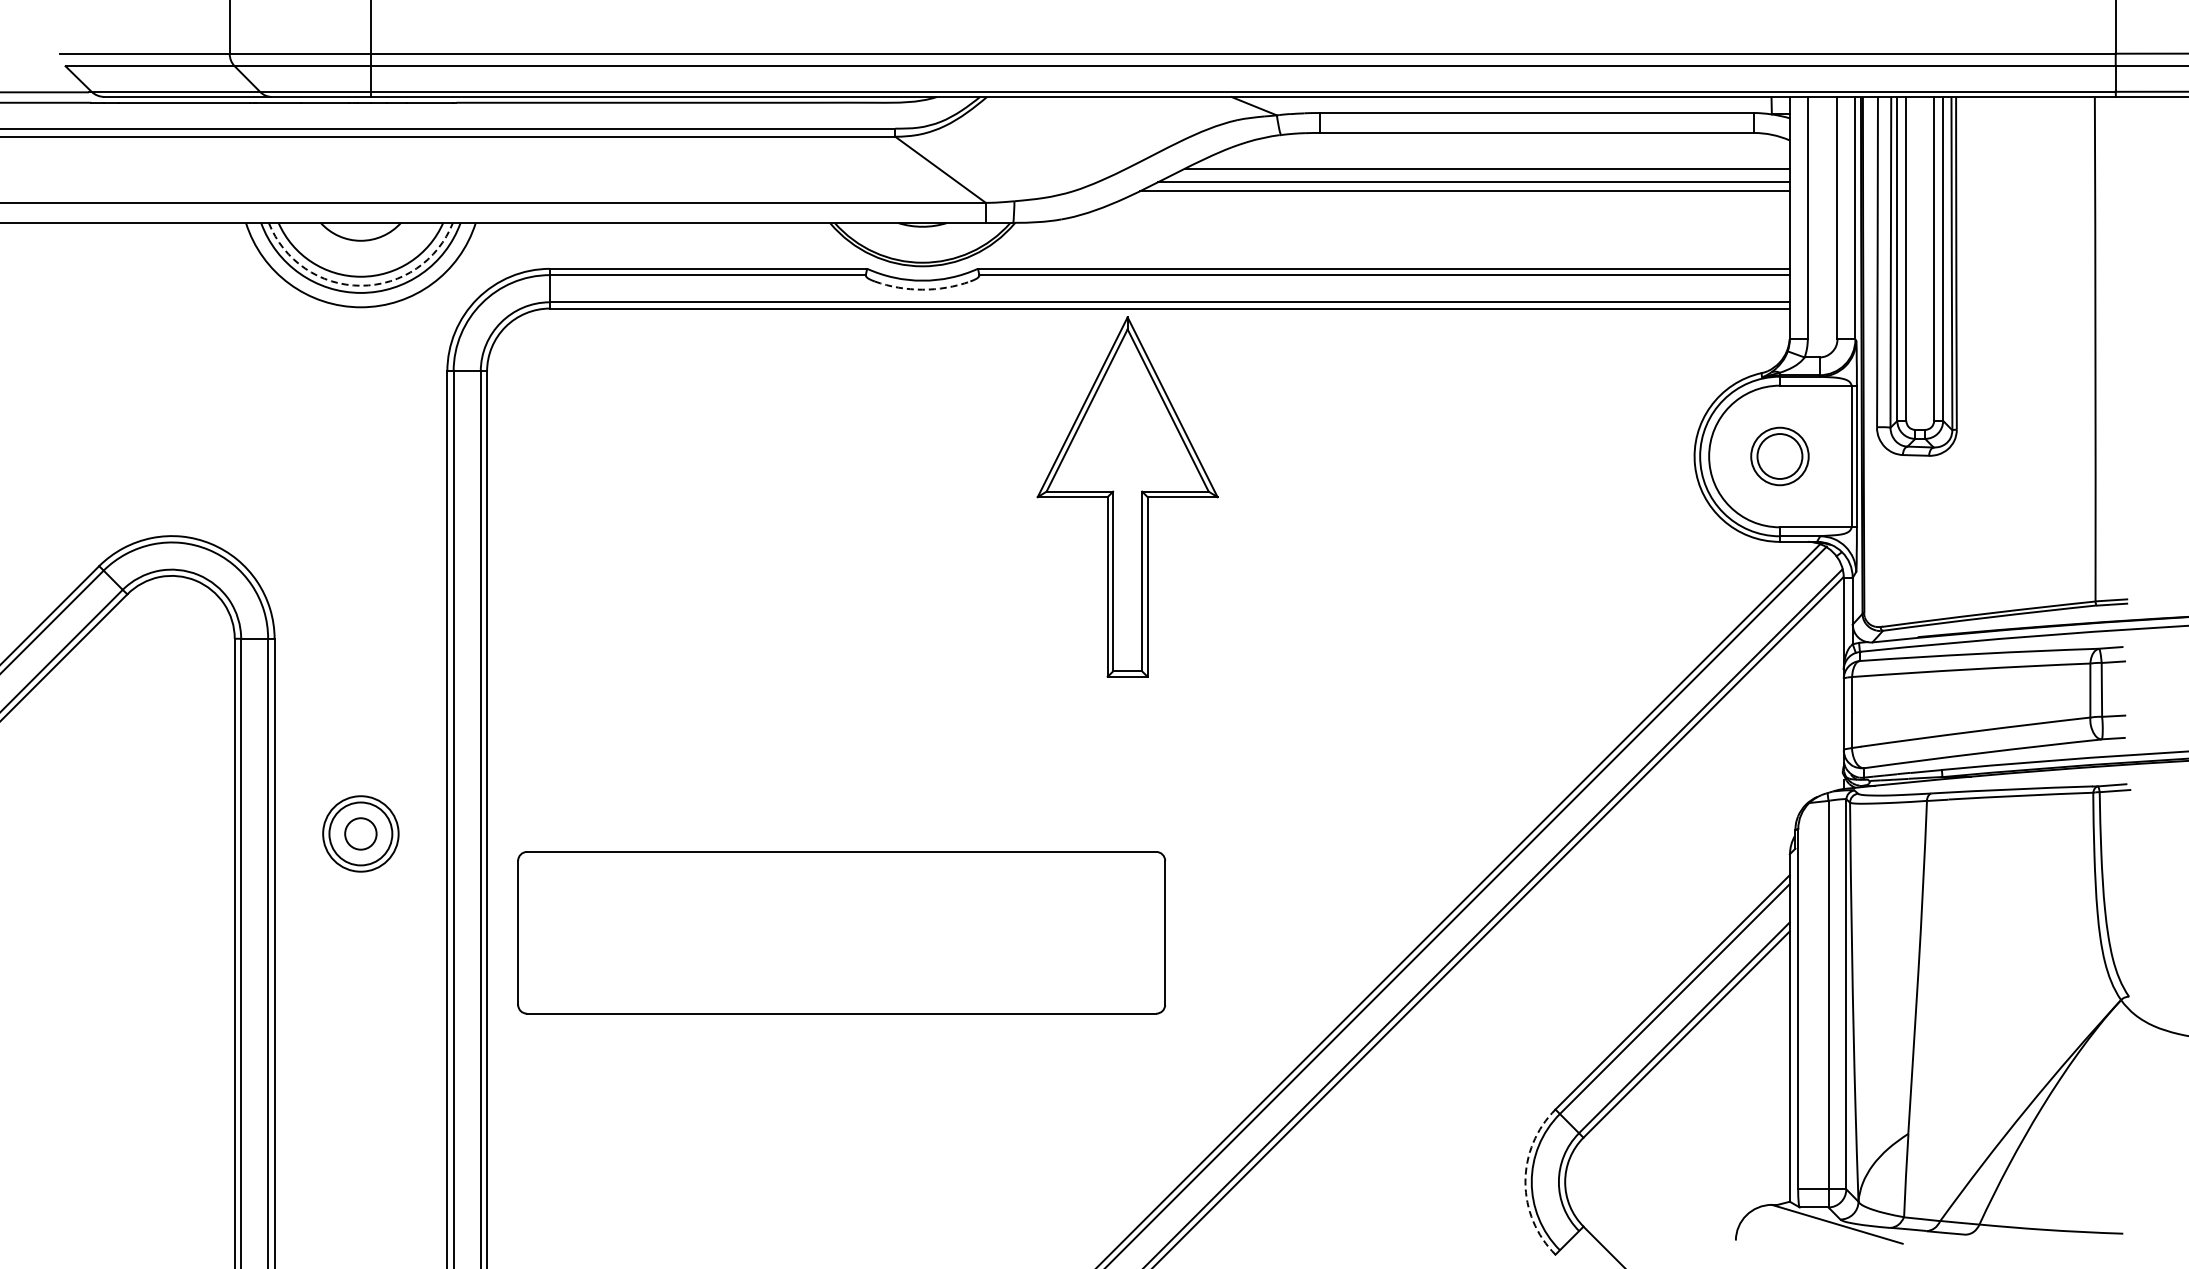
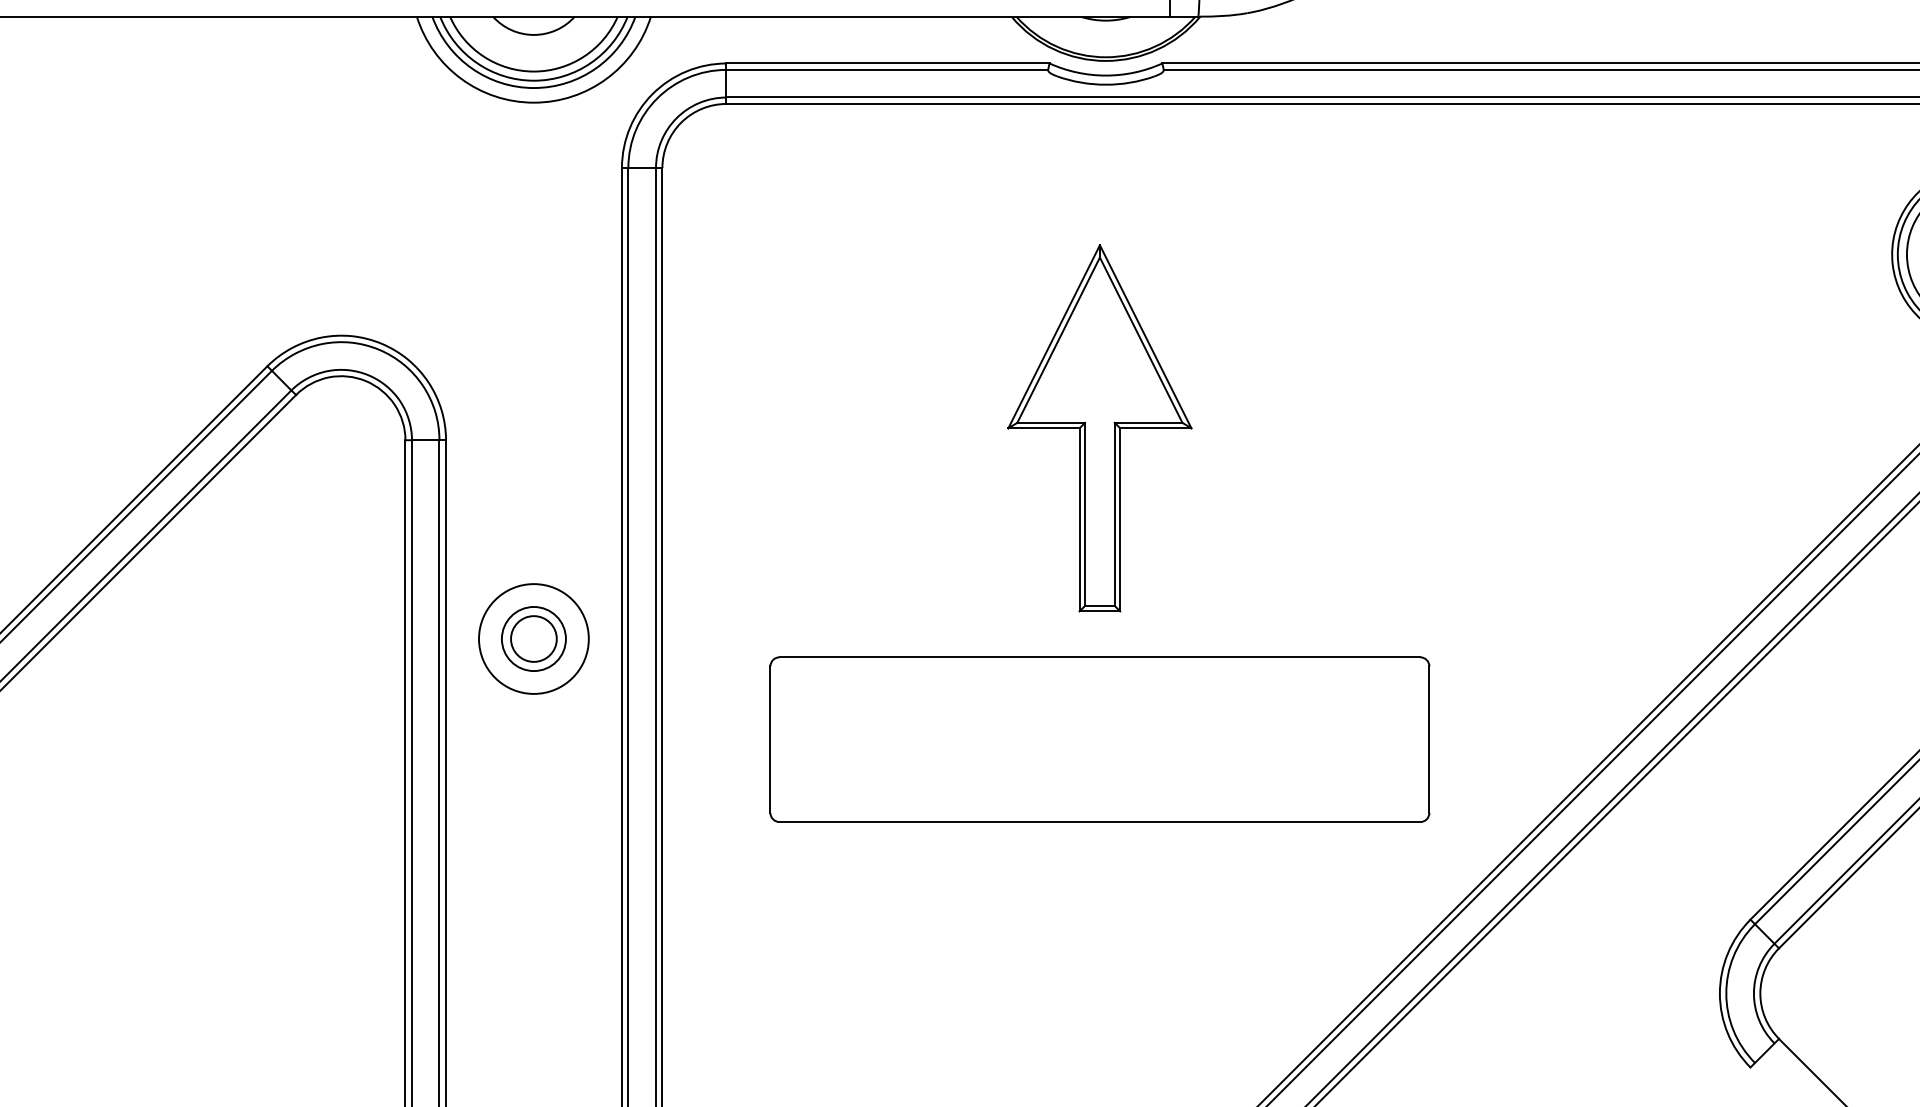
arc: (360, 285) -> (533, 80), dashed -> solid
arc: (922, 289) -> (1105, 84), dashed -> solid
part: (1127, 496) -> (1099, 427), moved
circle: (360, 833) -> (533, 638), size x1.43
circle: (360, 833) -> (533, 638), size x1.43
part: (841, 932) -> (1099, 739), moved
arc: (1525, 1182) -> (1719, 993), dashed -> solid

